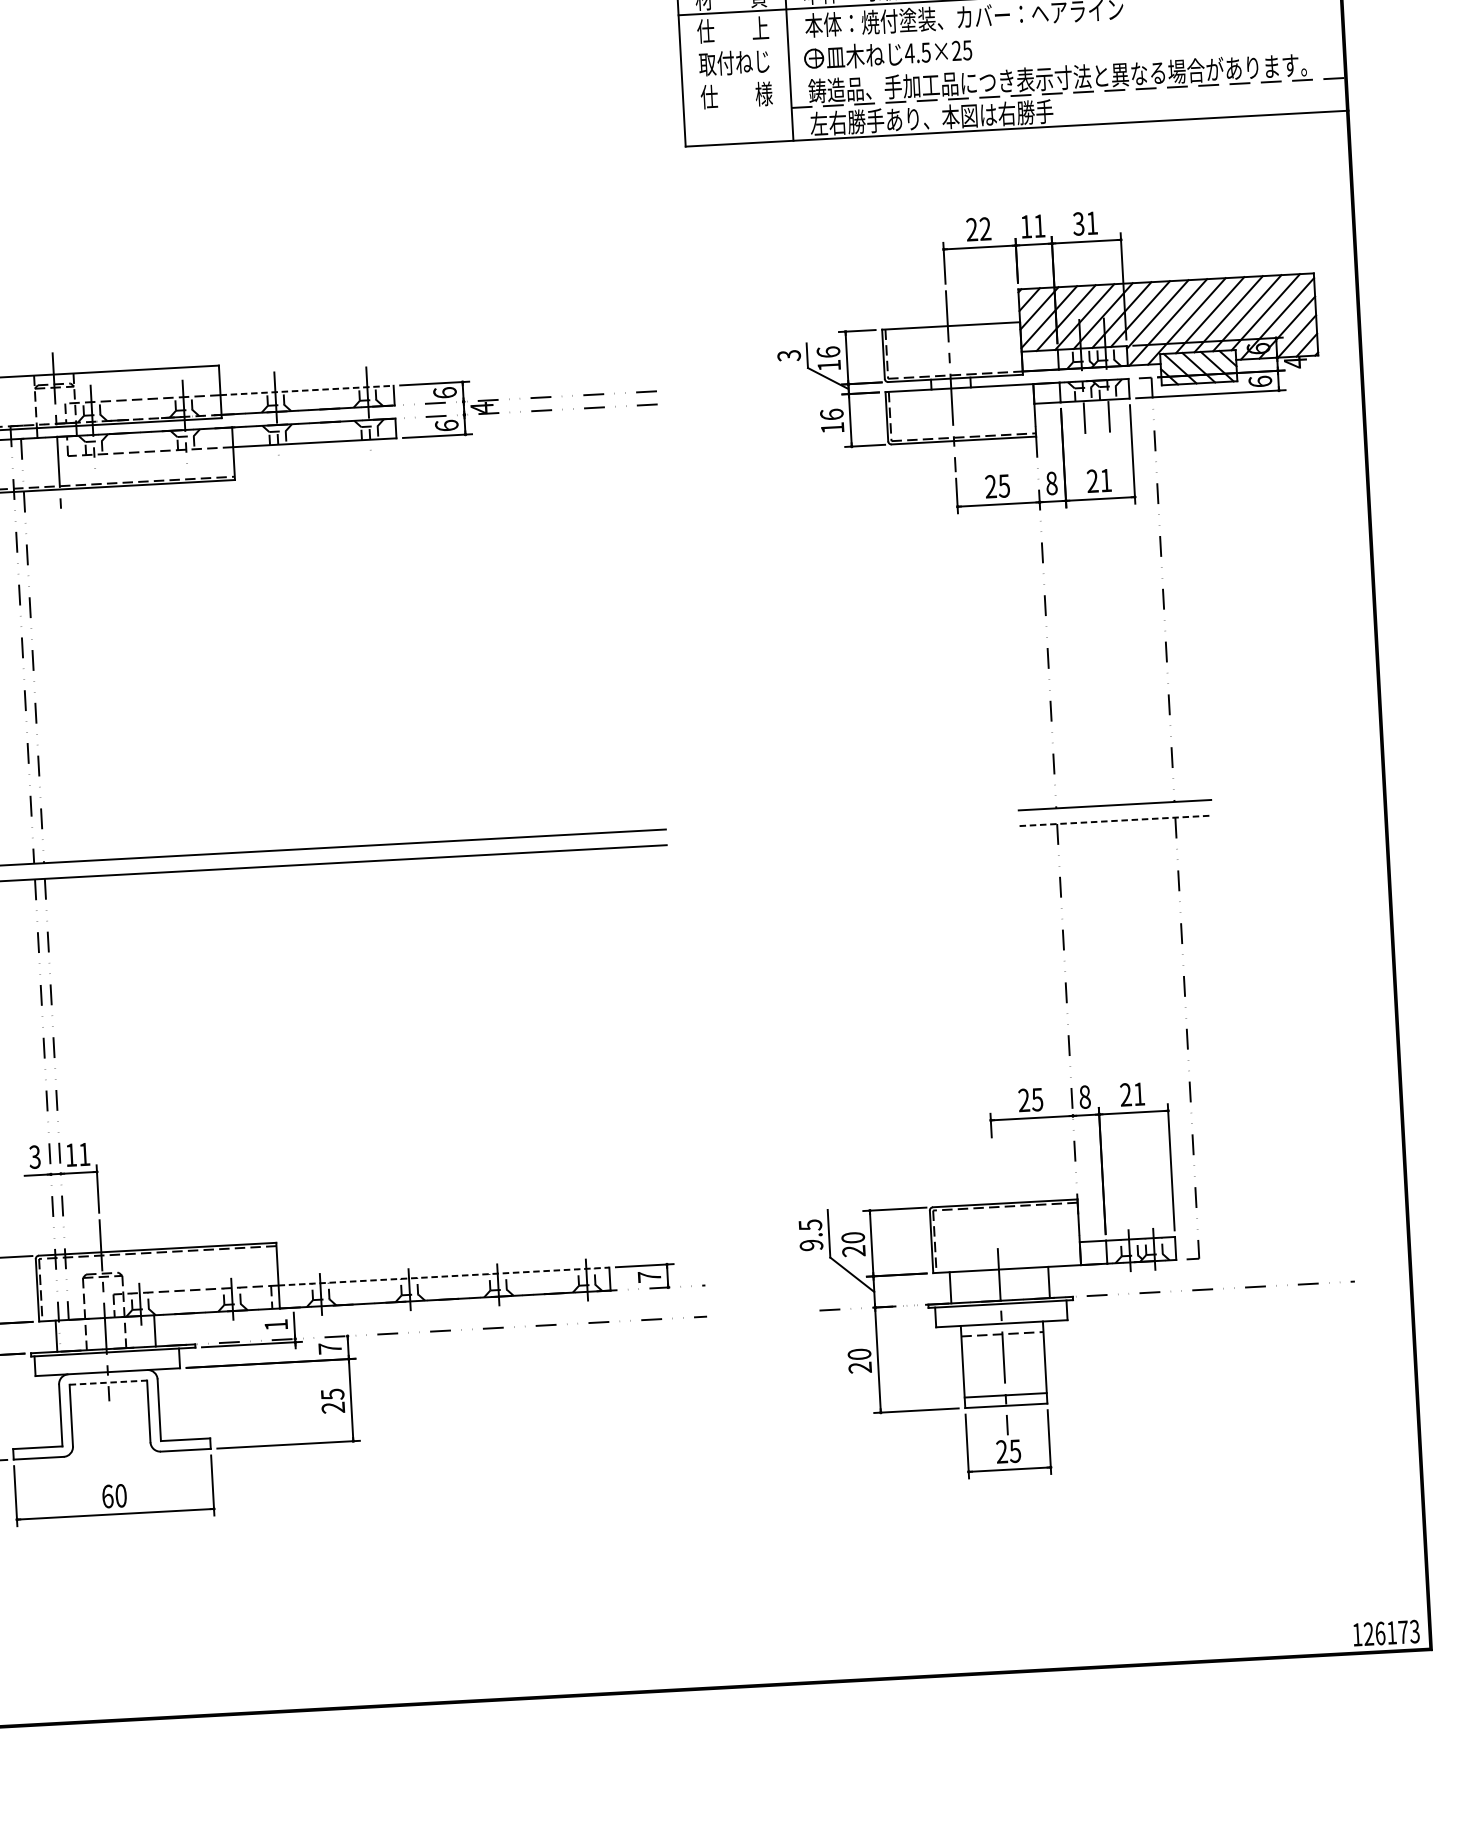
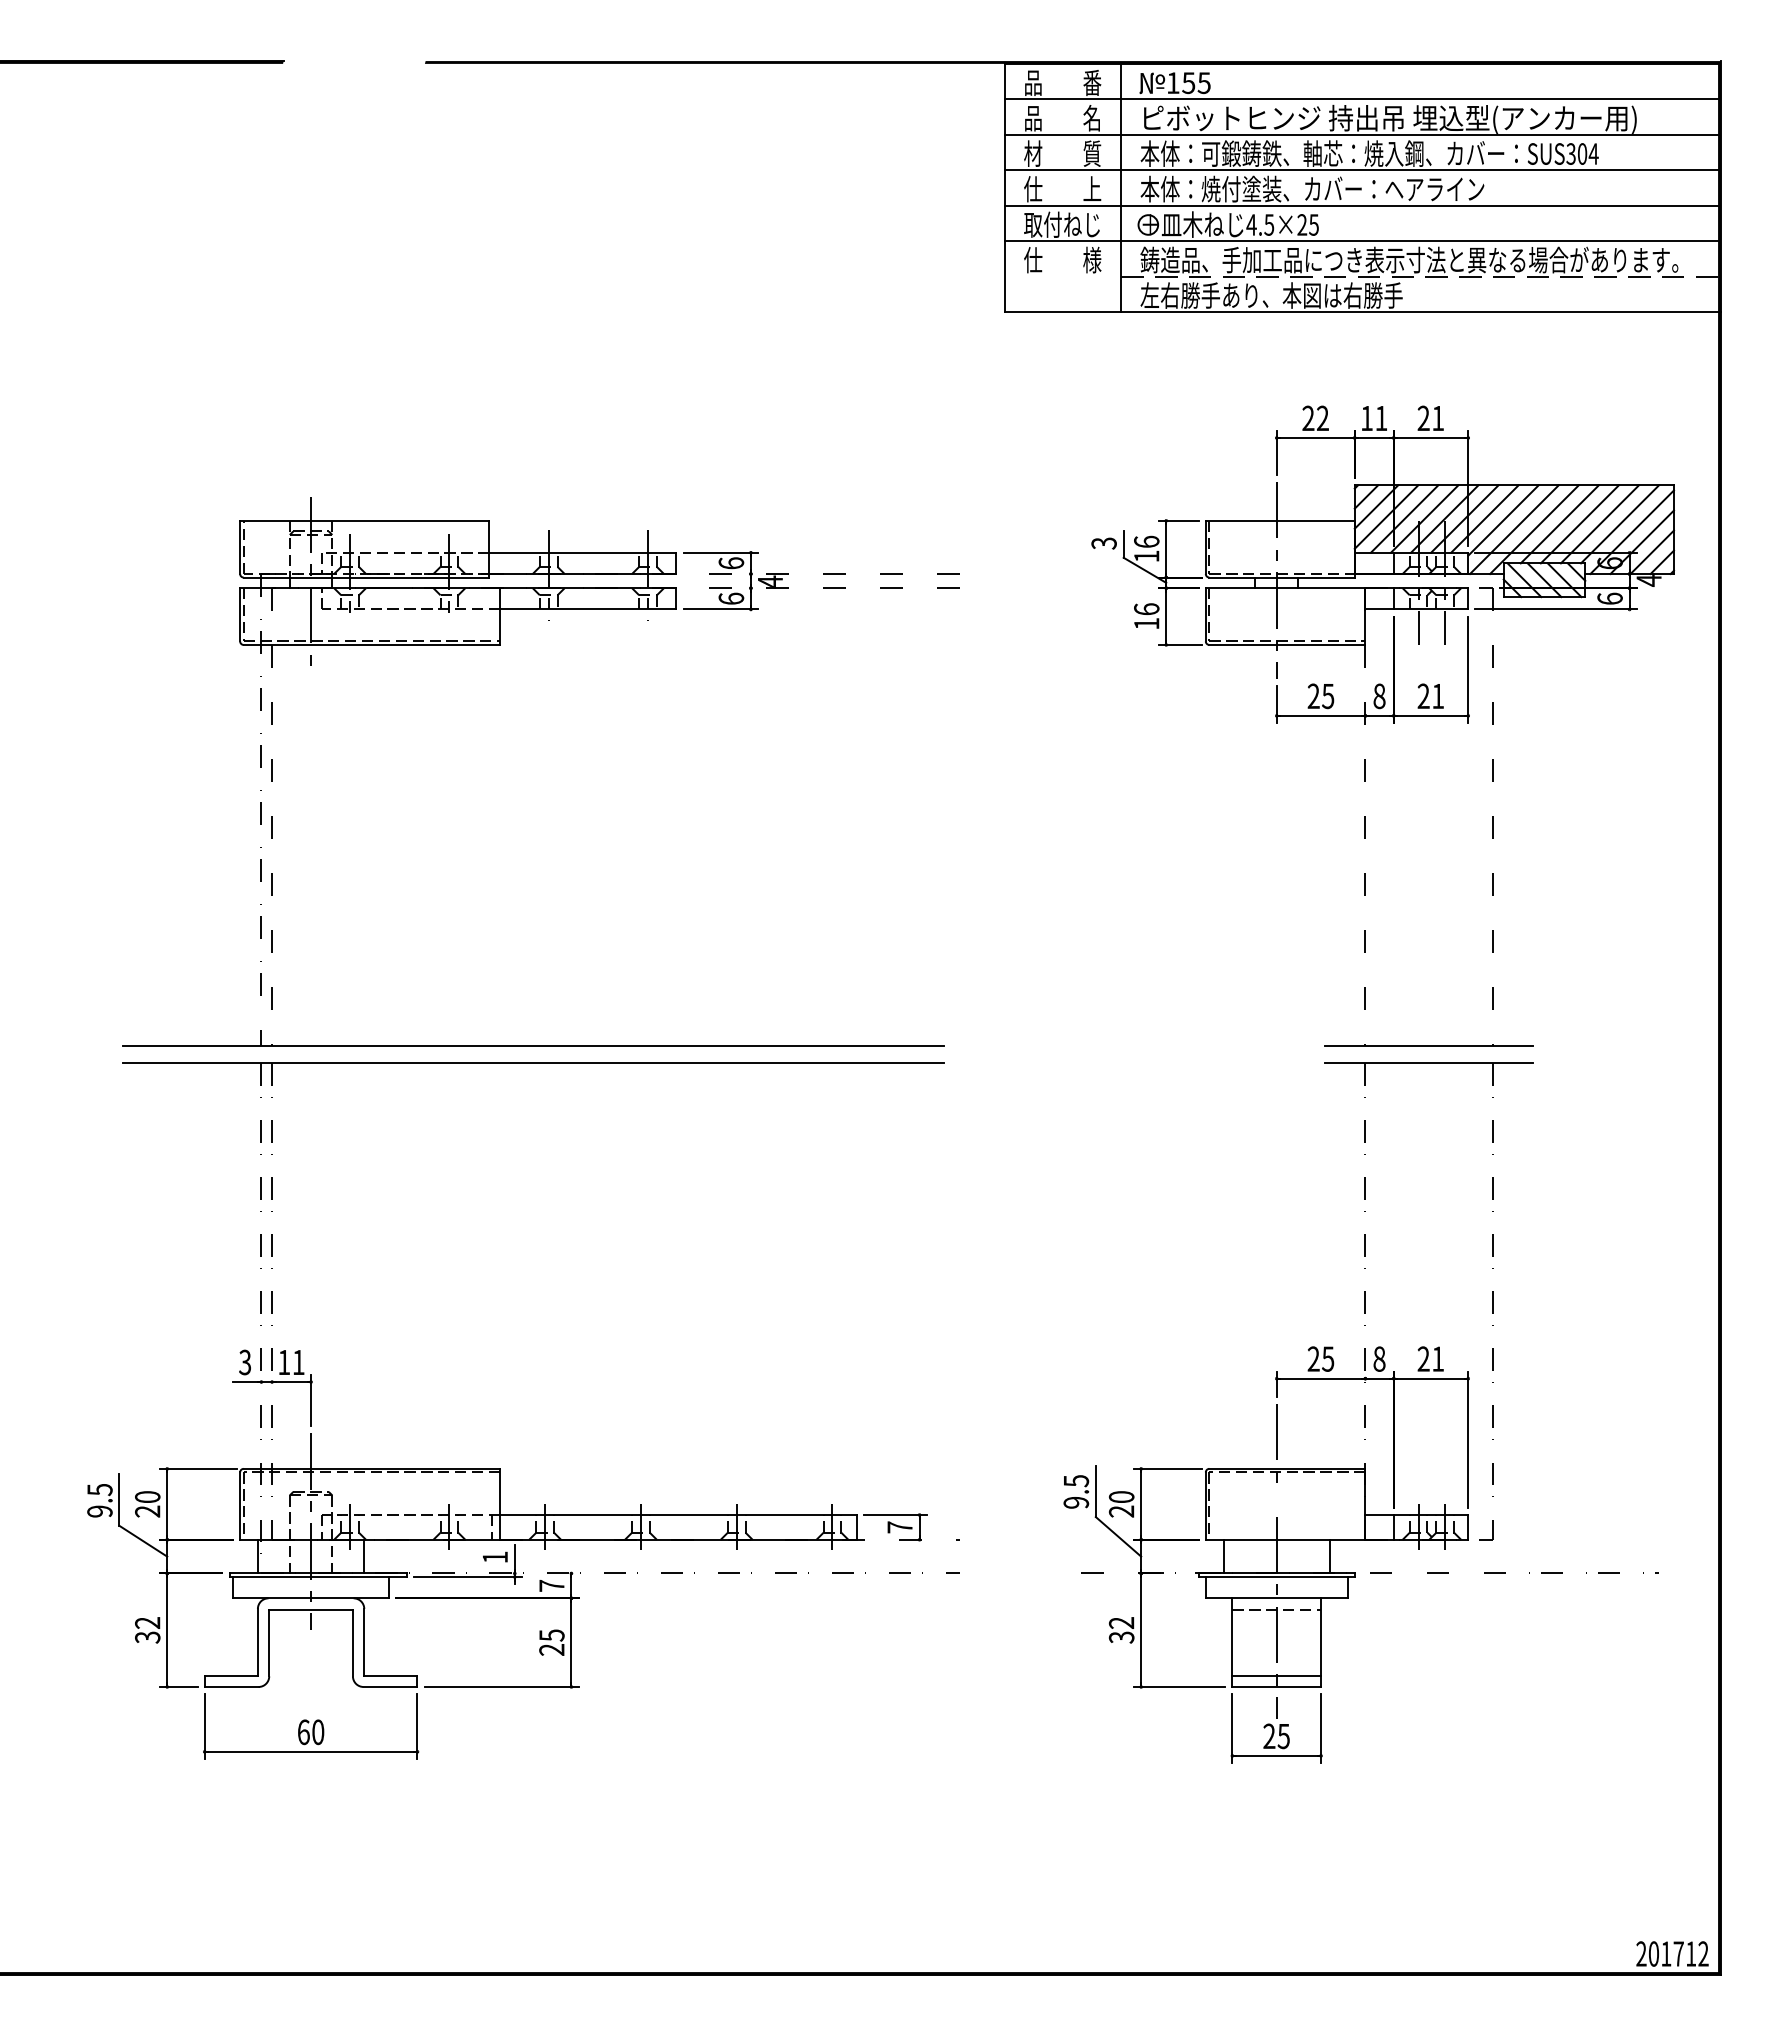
line: (1010, 29) -> (1361, 205), added
line: (1012, 63) -> (1361, 241), added
text: (1078, 224) -> (1423, 418), 31 -> 21
line: (307, 390) -> (583, 552), dashed -> solid
line: (1115, 820) -> (1428, 1063), dashed -> solid
line: (993, 1180) -> (1276, 1443), added
line: (443, 1276) -> (678, 1514), dashed -> solid
text: (859, 1361) -> (1121, 1630), 20 -> 32
line: (108, 1382) -> (311, 1609), dashed -> solid
text: (1386, 1632) -> (1672, 1953), 126173 -> 201712

